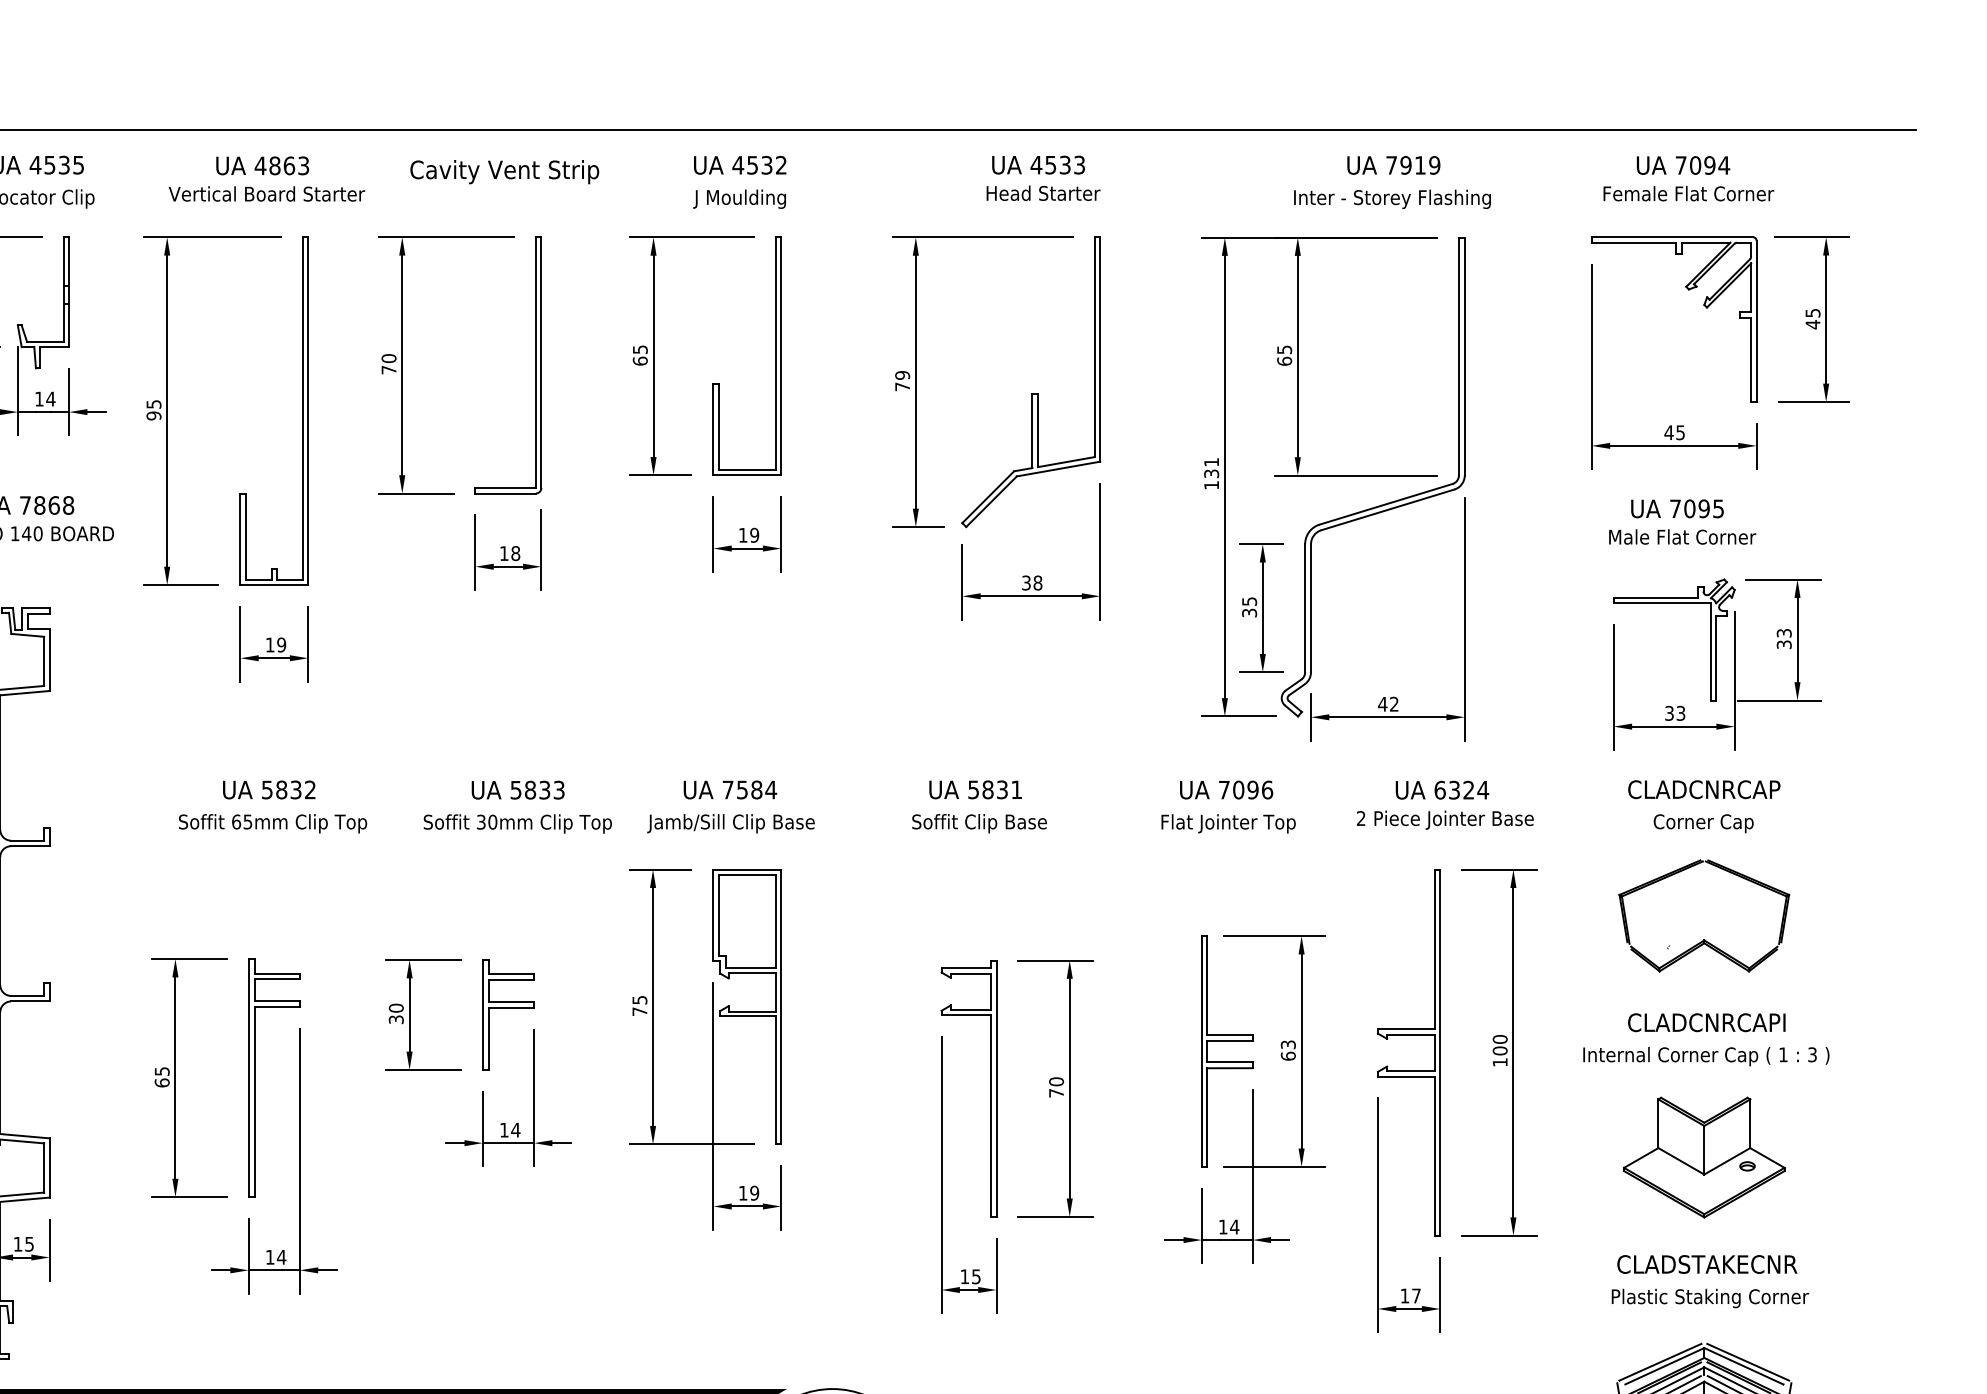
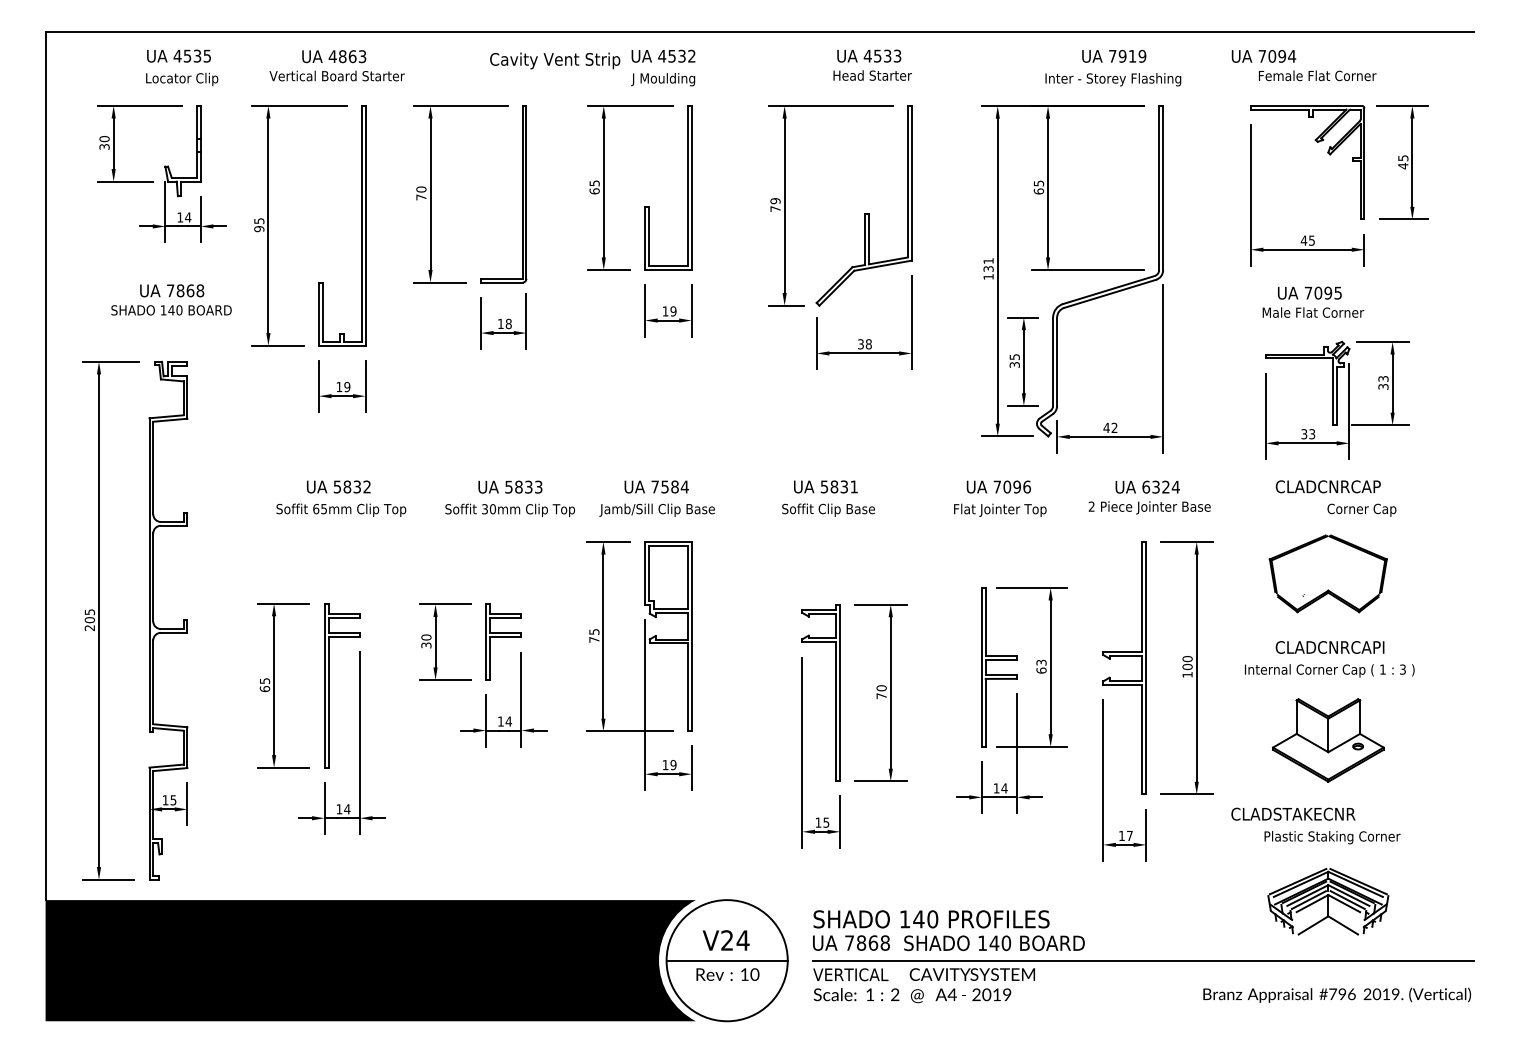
text: (1682, 165) -> (1263, 56), moved
text: (505, 171) -> (555, 60), moved
text: (1703, 822) -> (1361, 509), moved
text: (1707, 1263) -> (1293, 813), moved

